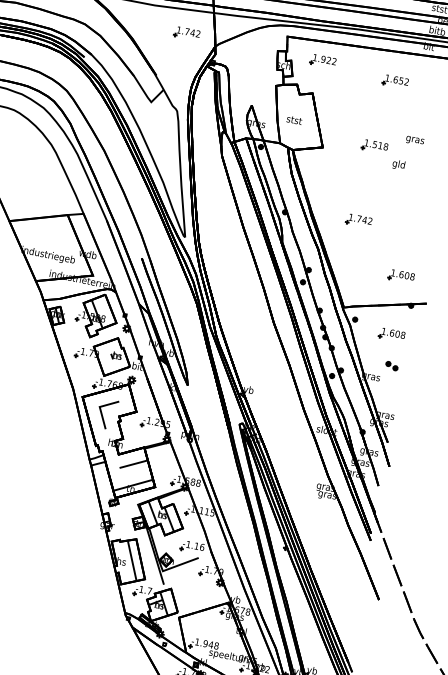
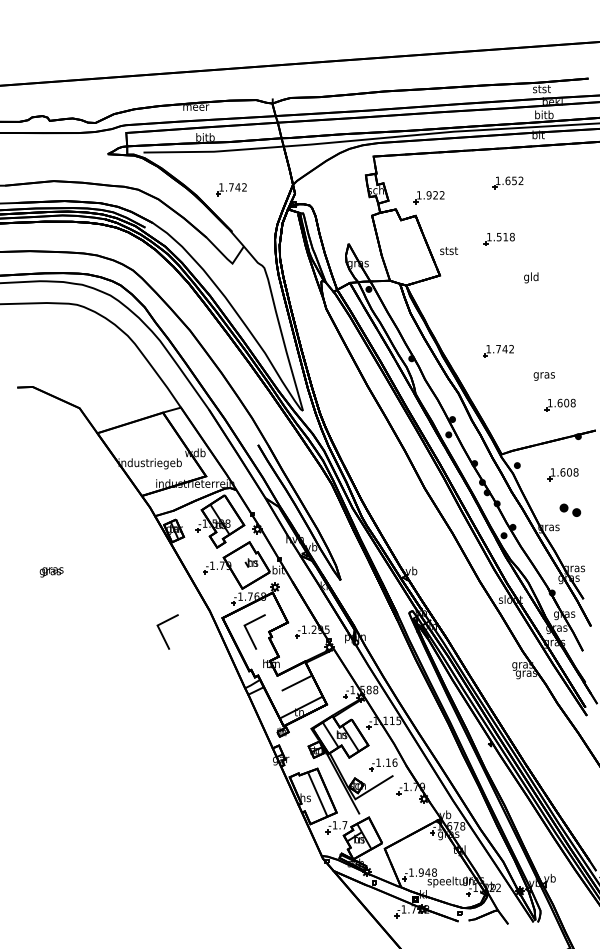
part: (187, 33) -> (231, 189), moved
part: (322, 61) -> (428, 197), moved
text: (294, 120) -> (449, 251), moved
text: (414, 140) -> (543, 376), moved
part: (374, 145) -> (498, 238), moved
part: (392, 366) -> (570, 510), size x1.4
line: (30, 400) -> (163, 634), added

